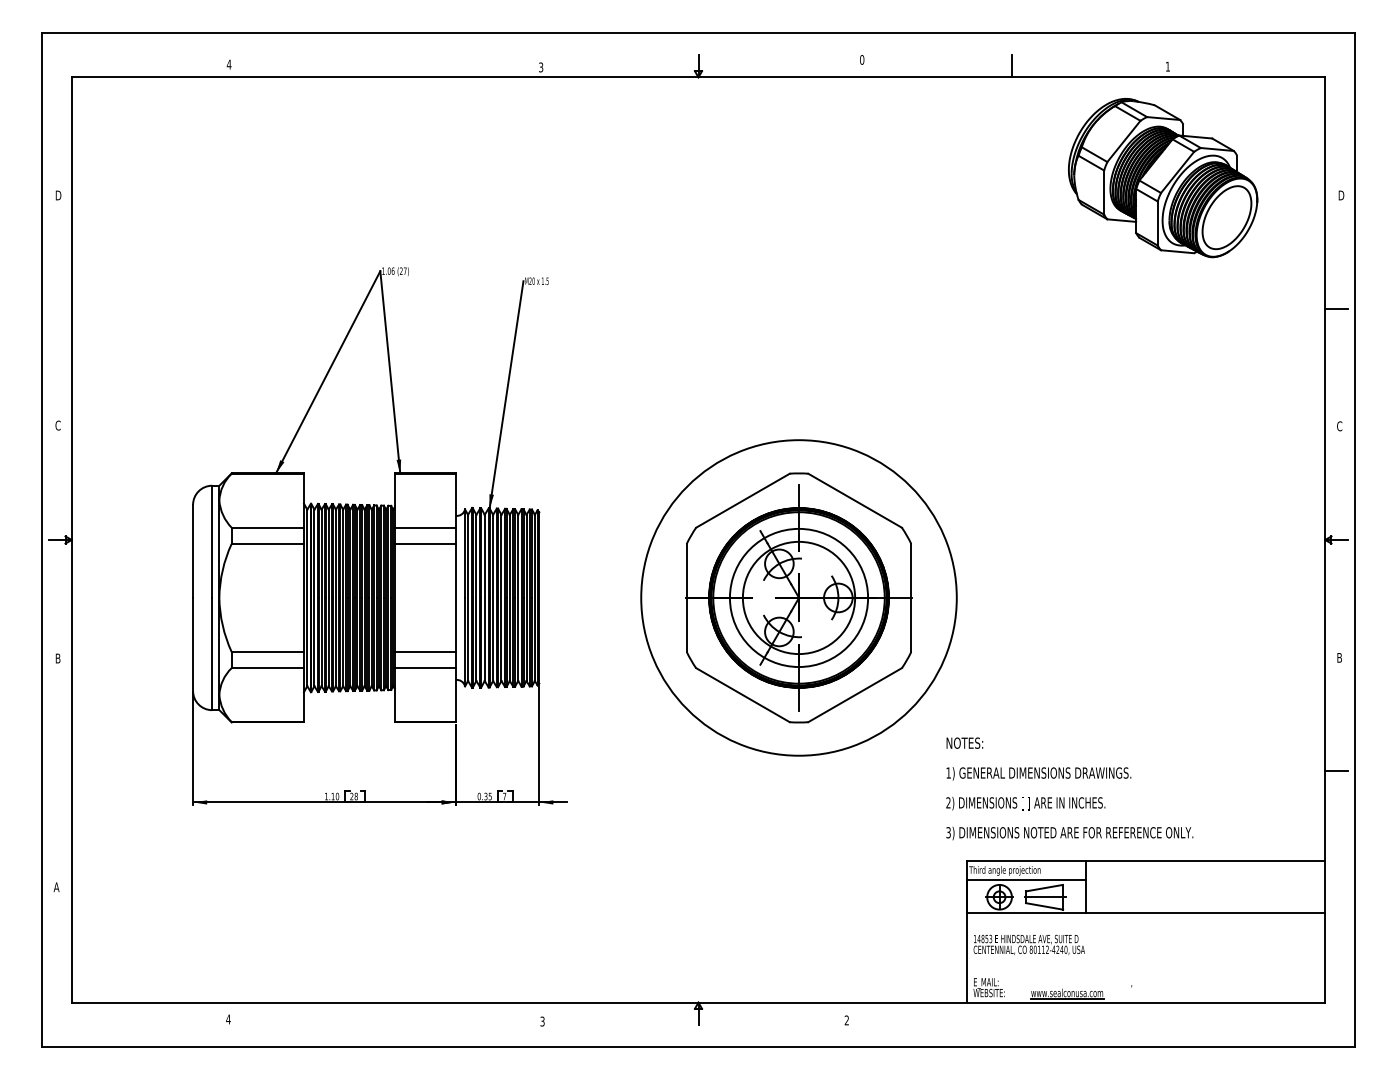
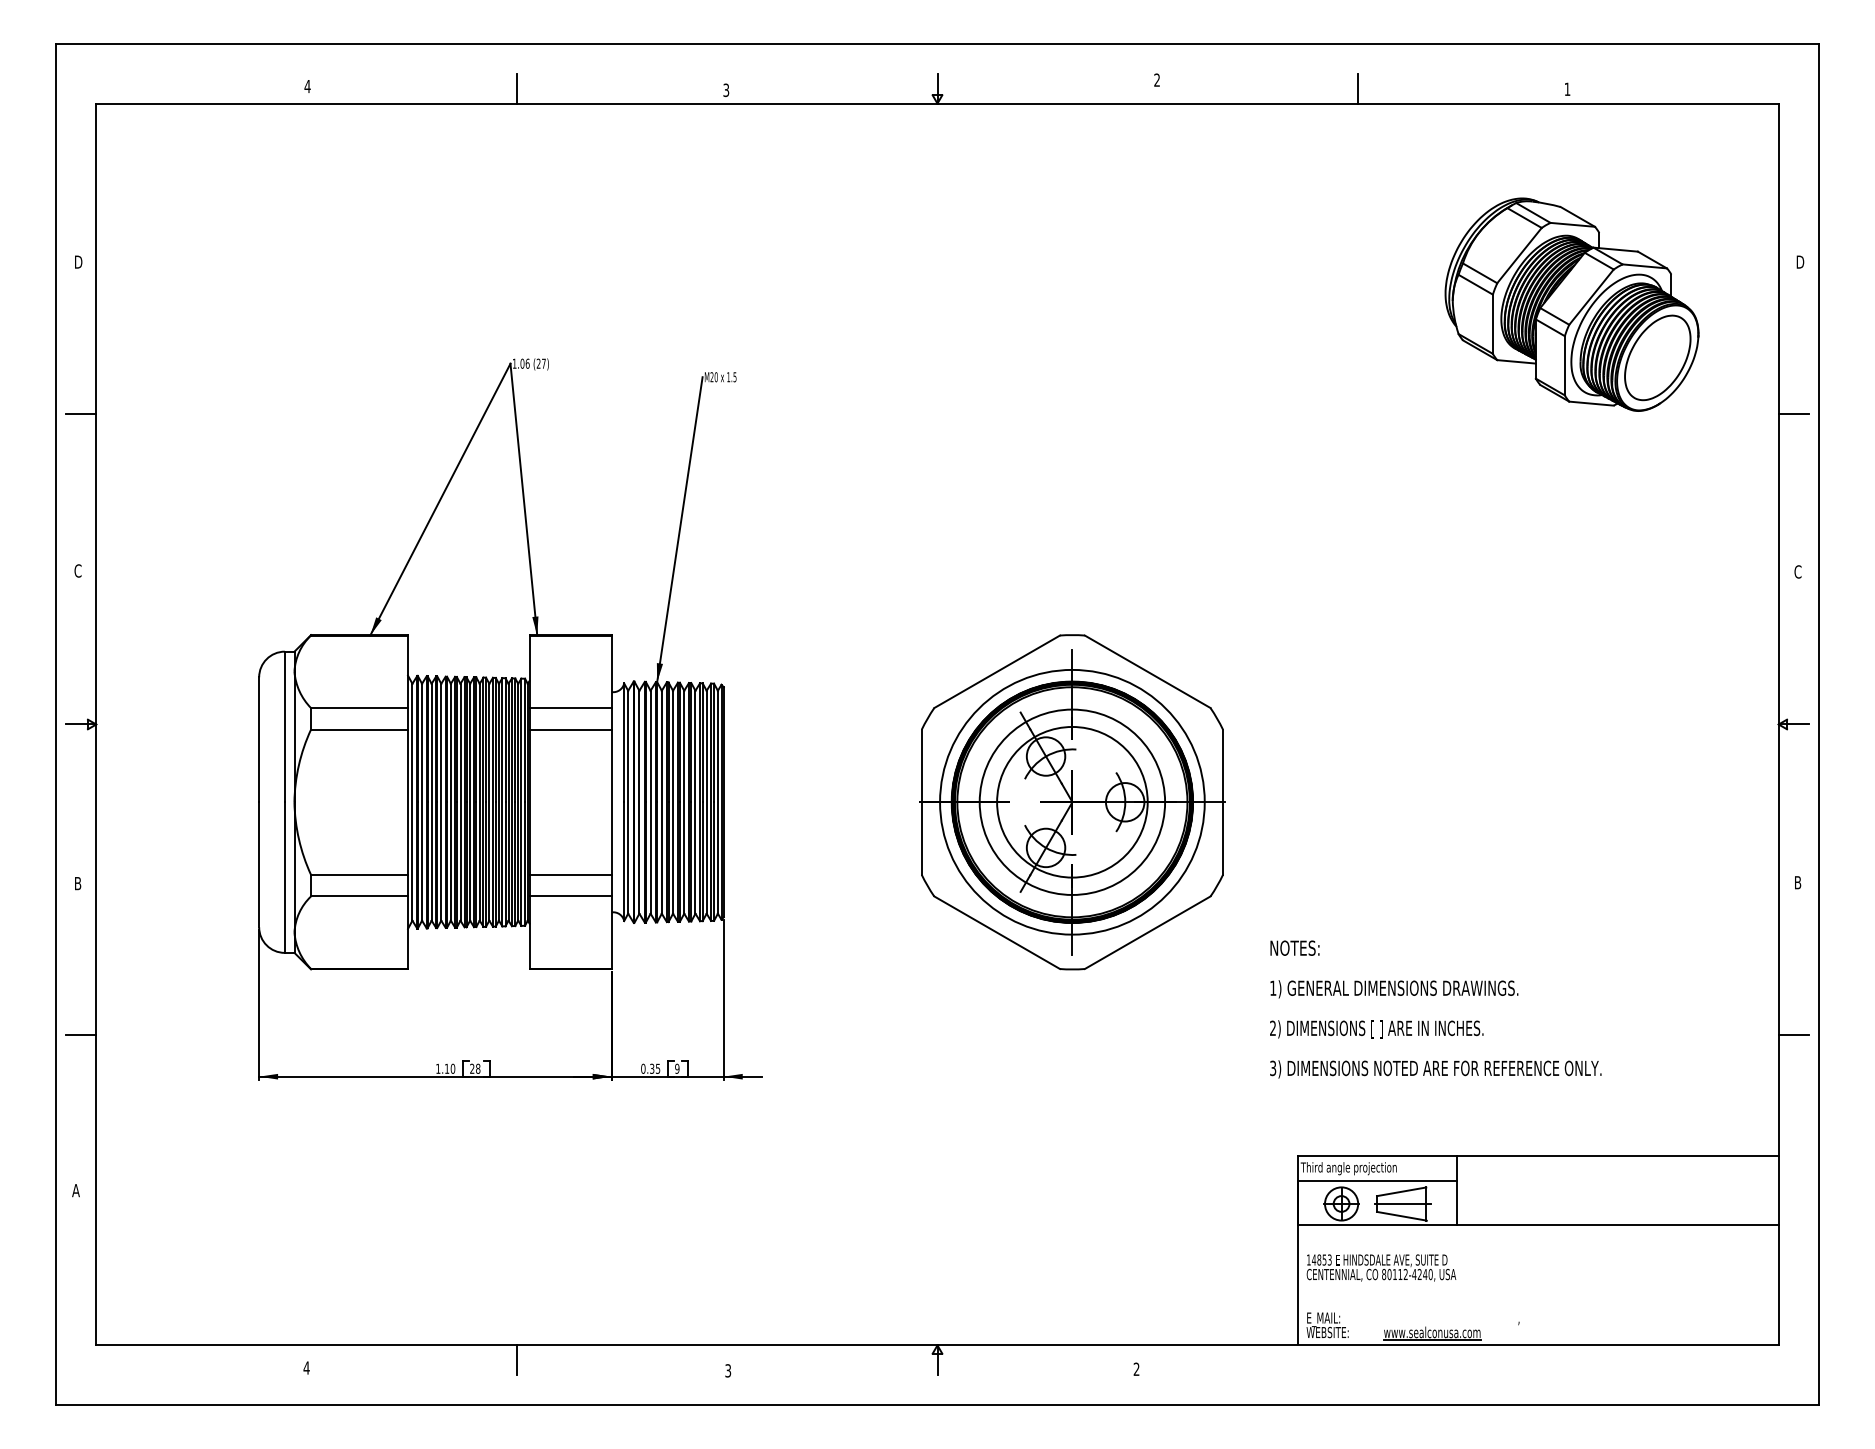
text: (862, 59) -> (1157, 79), 0 -> 2
line: (384, 66) -> (516, 88), added
part: (1162, 177) -> (1571, 304), moved
line: (60, 309) -> (81, 414), added
circle: (799, 597) -> (1072, 801), size x0.62
line: (60, 770) -> (81, 1034), added
text: (1069, 788) -> (1435, 1009), moved
text: (504, 796) -> (677, 1068), 7 -> 9
line: (384, 1013) -> (516, 1360), added

